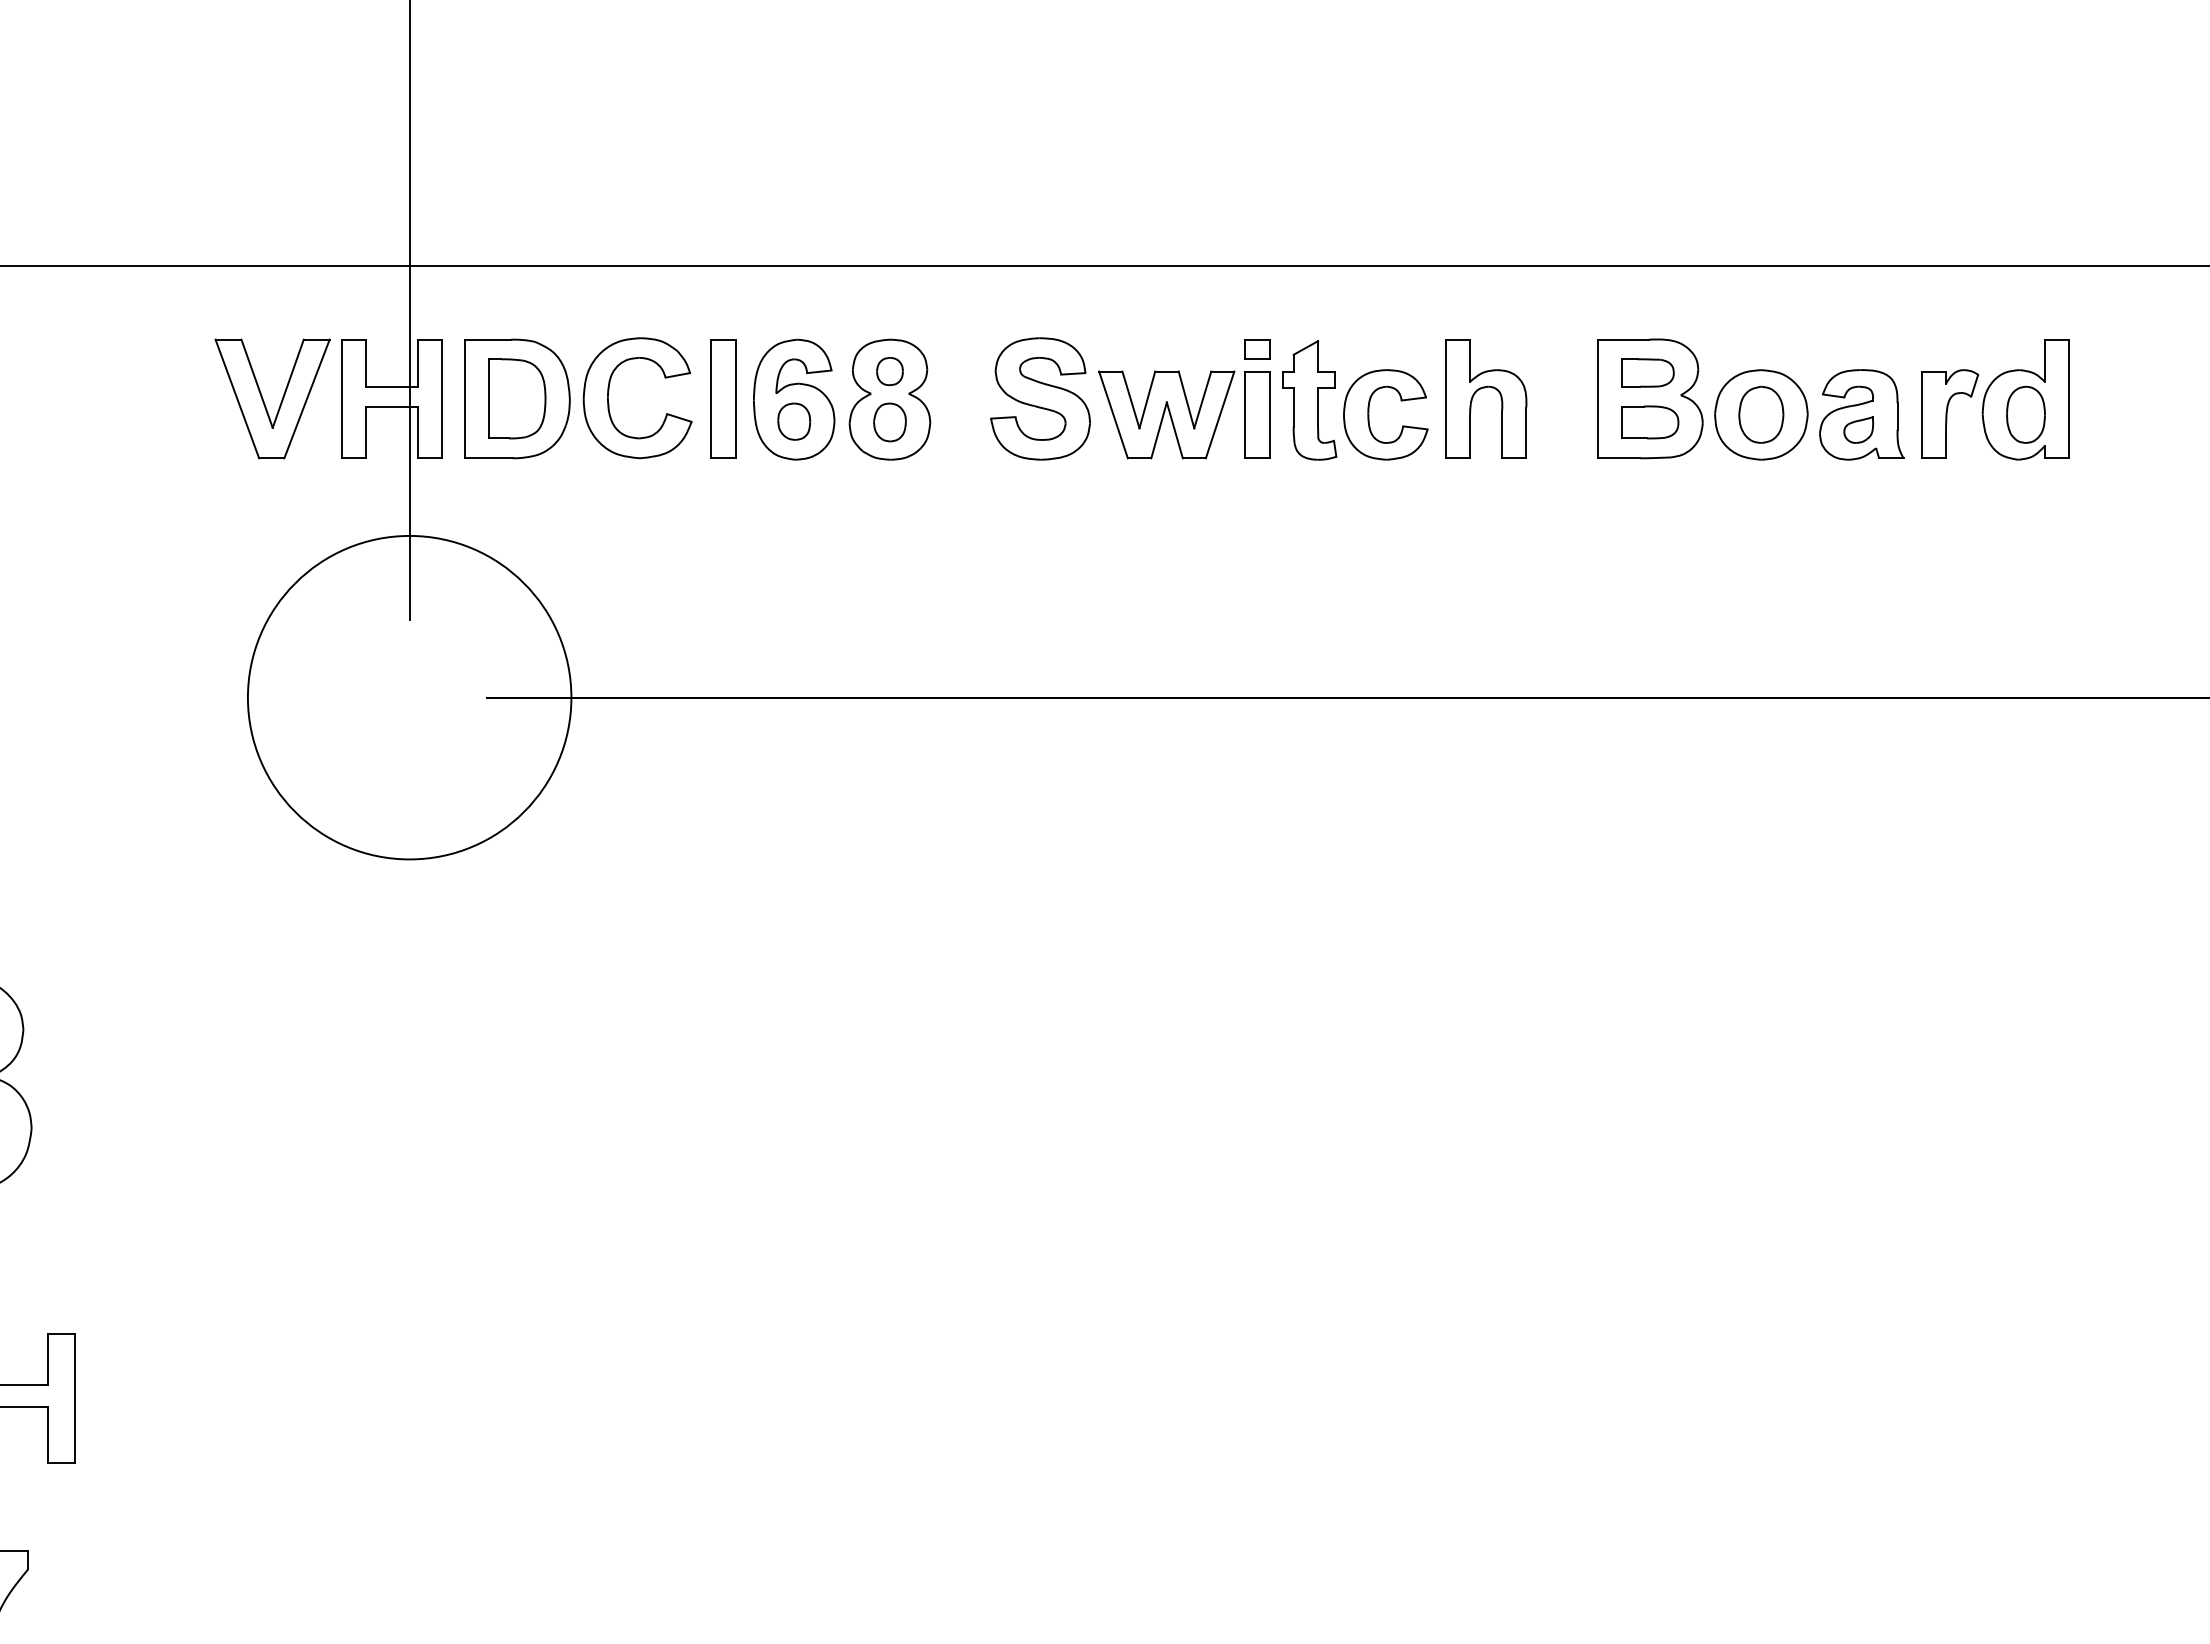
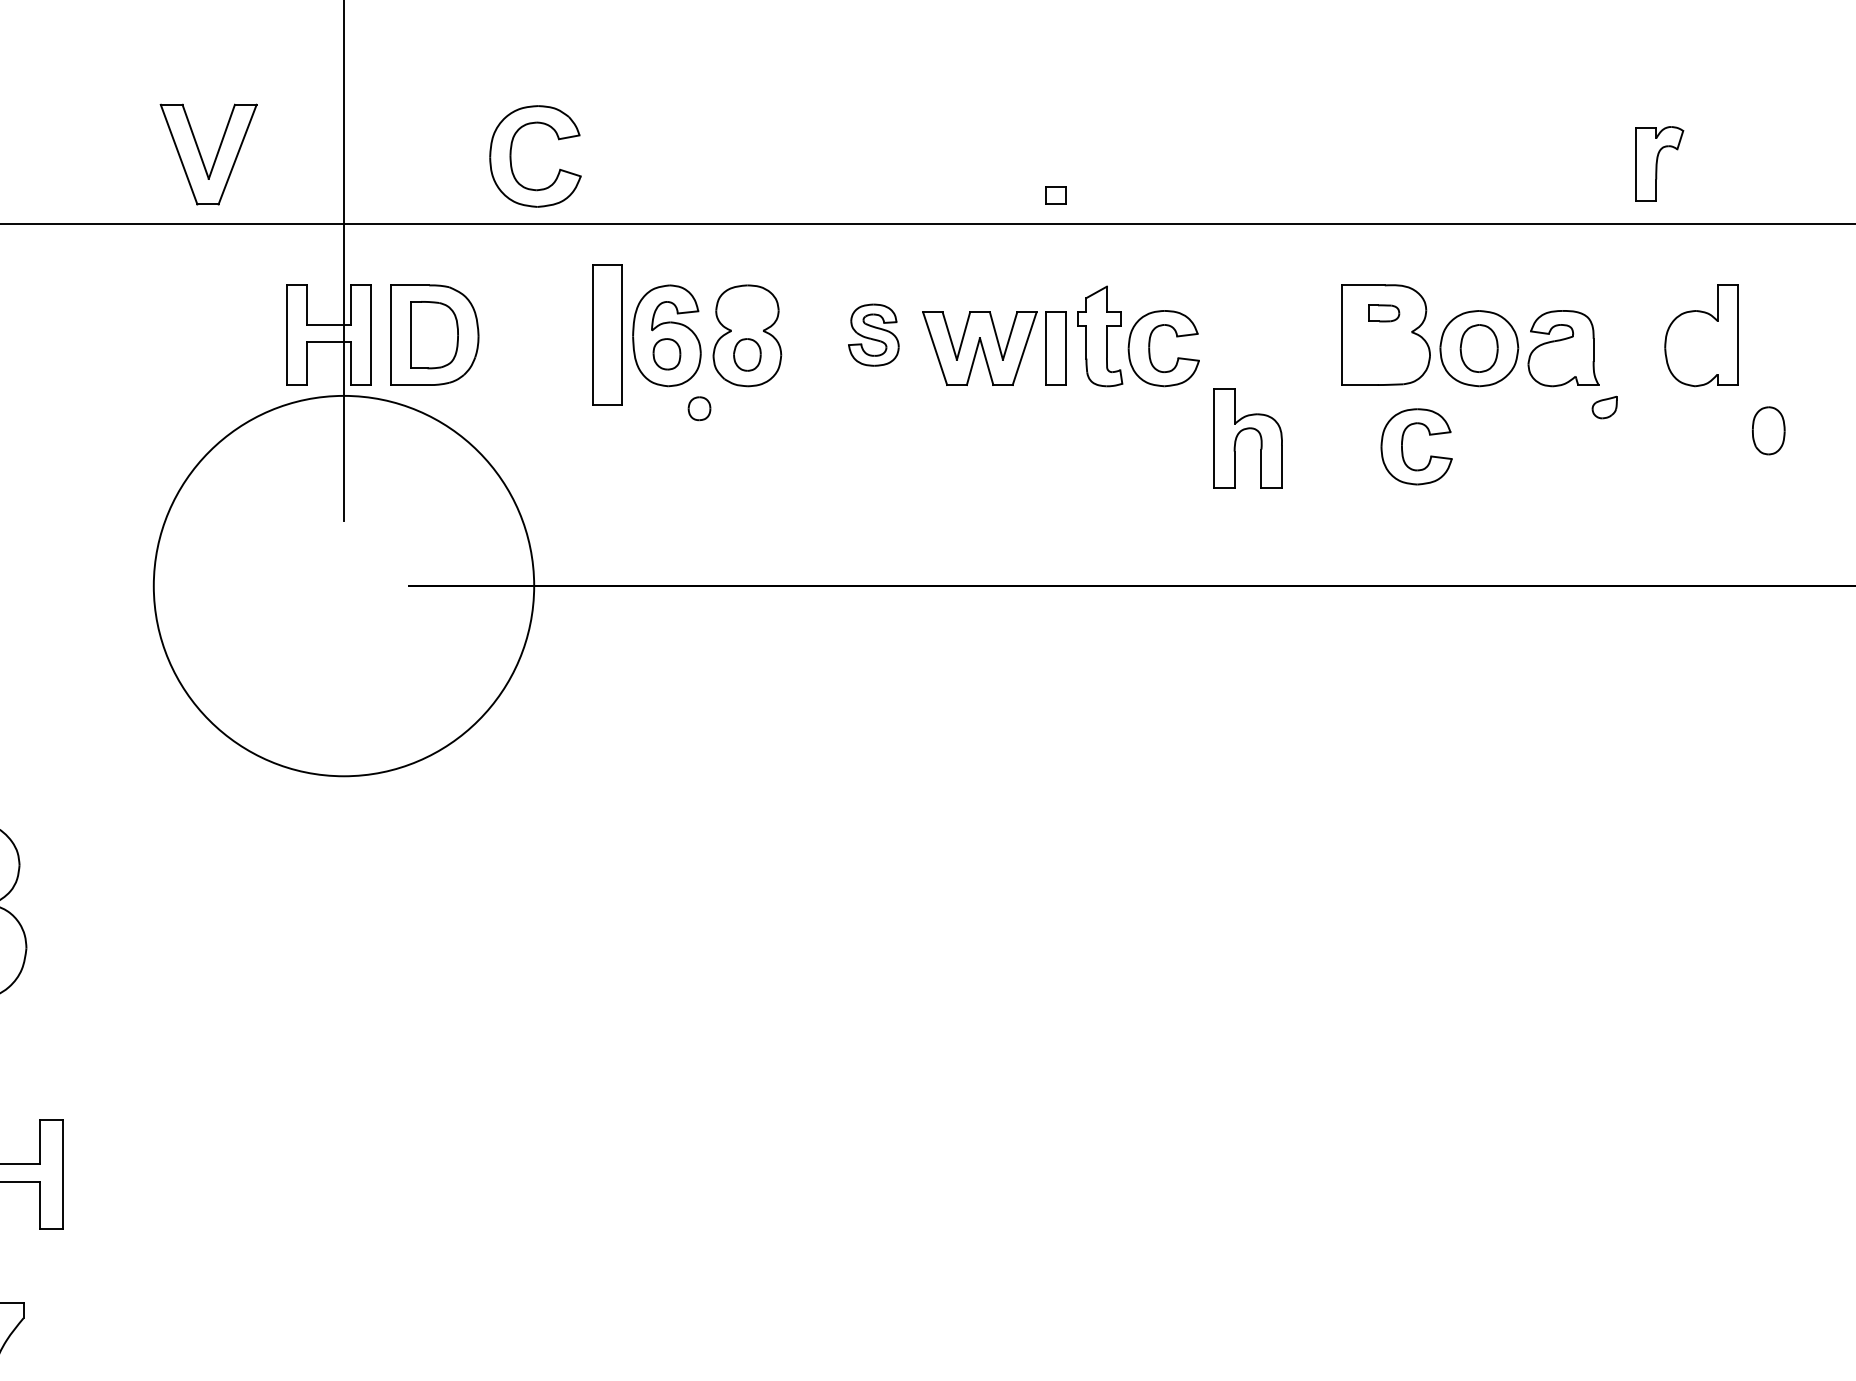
part: (1257, 349) -> (1056, 195), moved
part: (889, 371) -> (699, 408), moved
part: (1647, 372) -> (1383, 312), size x0.7
part: (1485, 388) -> (1247, 429), moved
part: (723, 398) -> (607, 334), size x1.4
part: (1040, 398) -> (873, 334), size x0.6
part: (264, 401) -> (201, 156), moved
part: (609, 403) -> (511, 160), moved
part: (1950, 413) -> (1659, 163), moved
part: (2025, 414) -> (1768, 430), moved
part: (1650, 422) -> (1386, 354), removed
part: (1858, 429) -> (1604, 407), moved
part: (1670, 531) -> (1402, 446), added
circle: (409, 697) -> (343, 585), size x1.4

